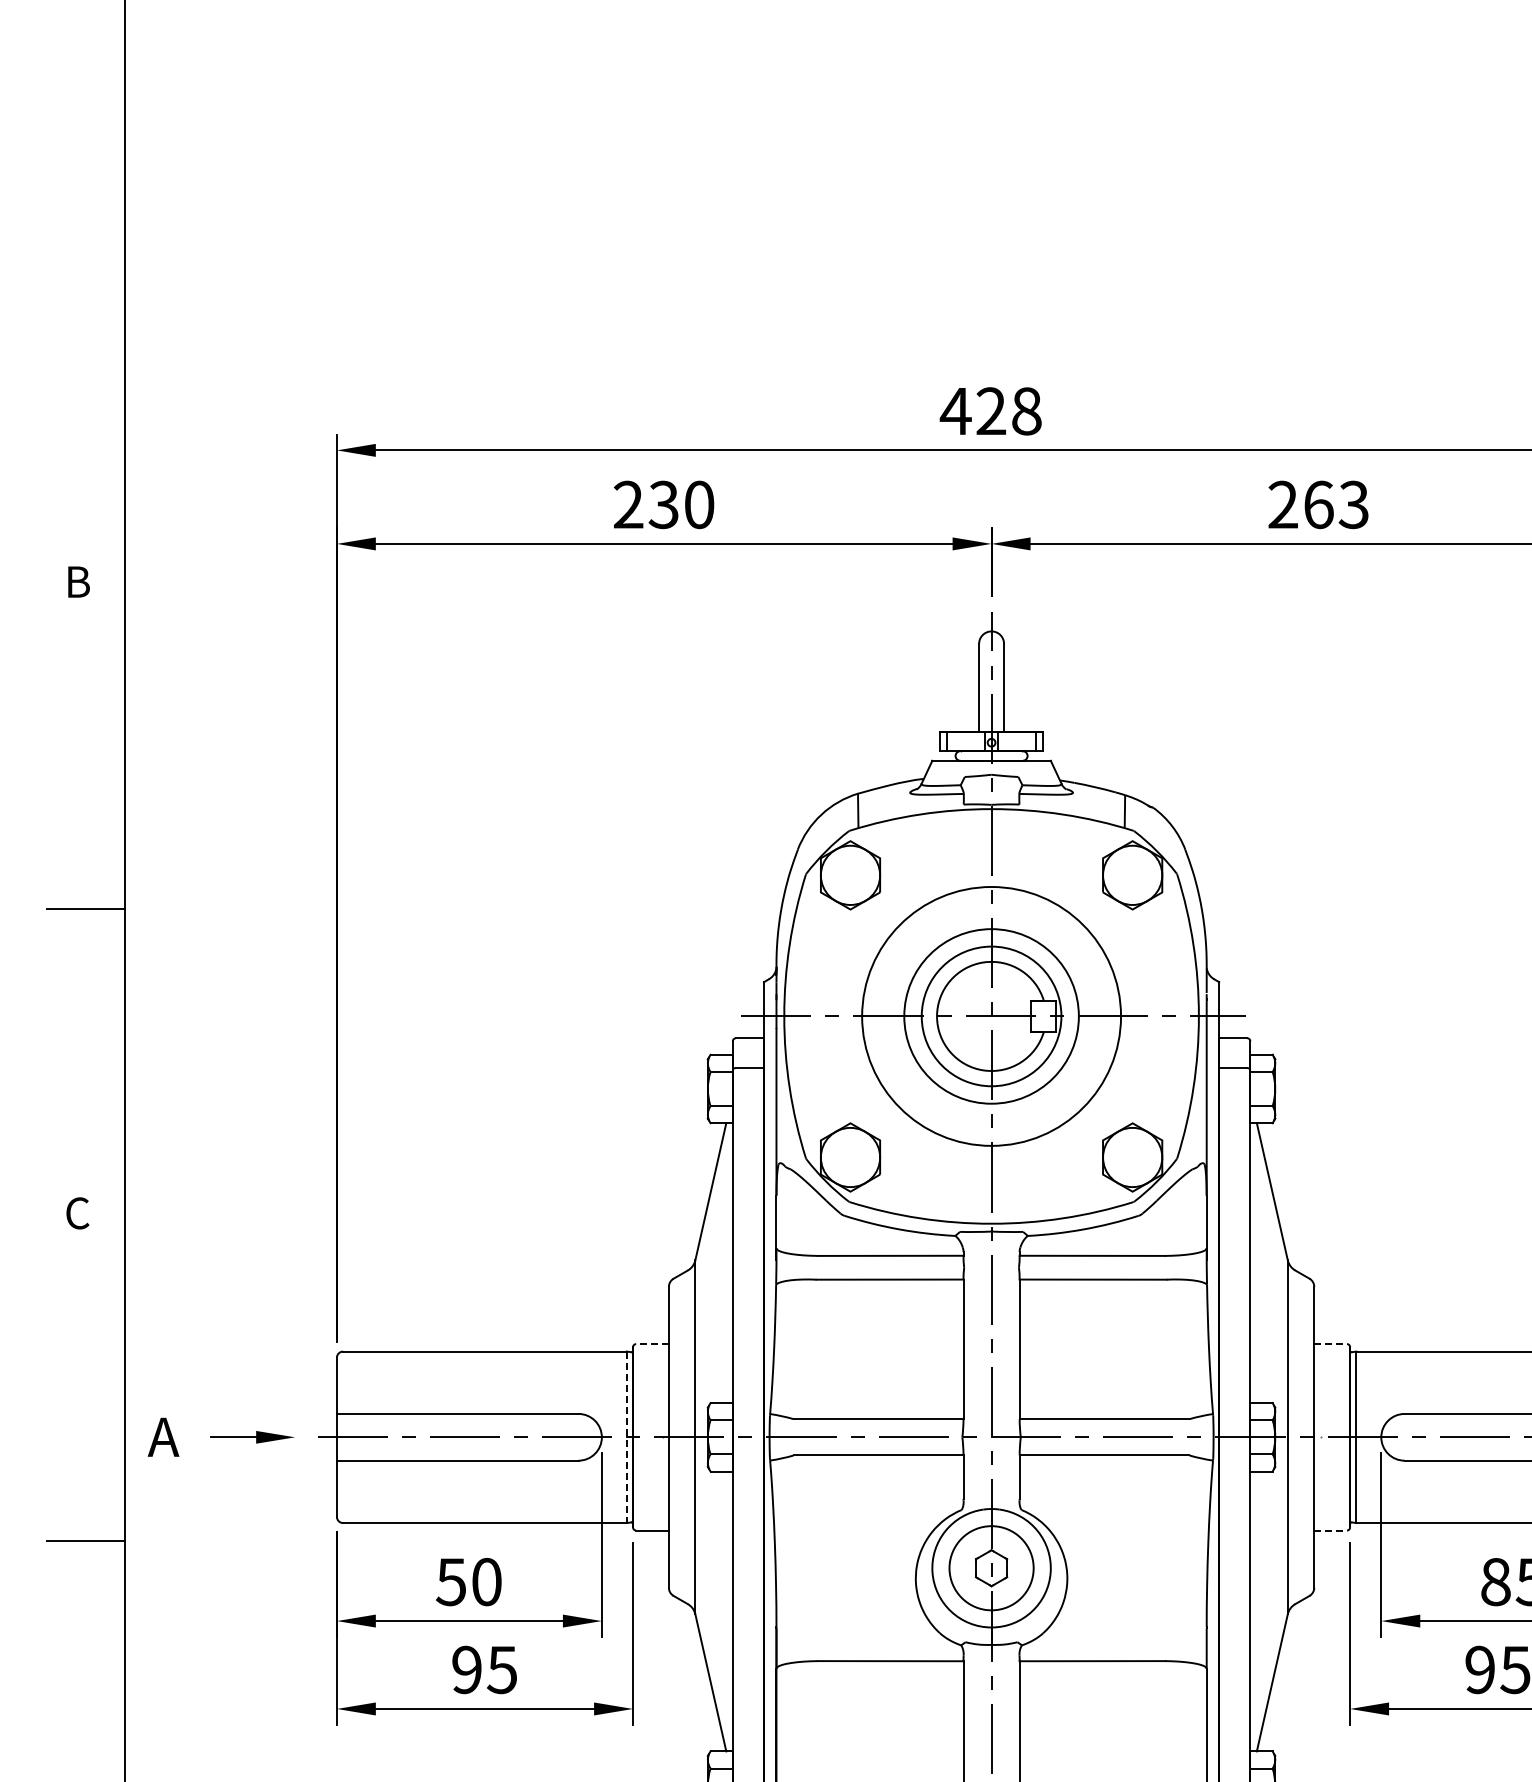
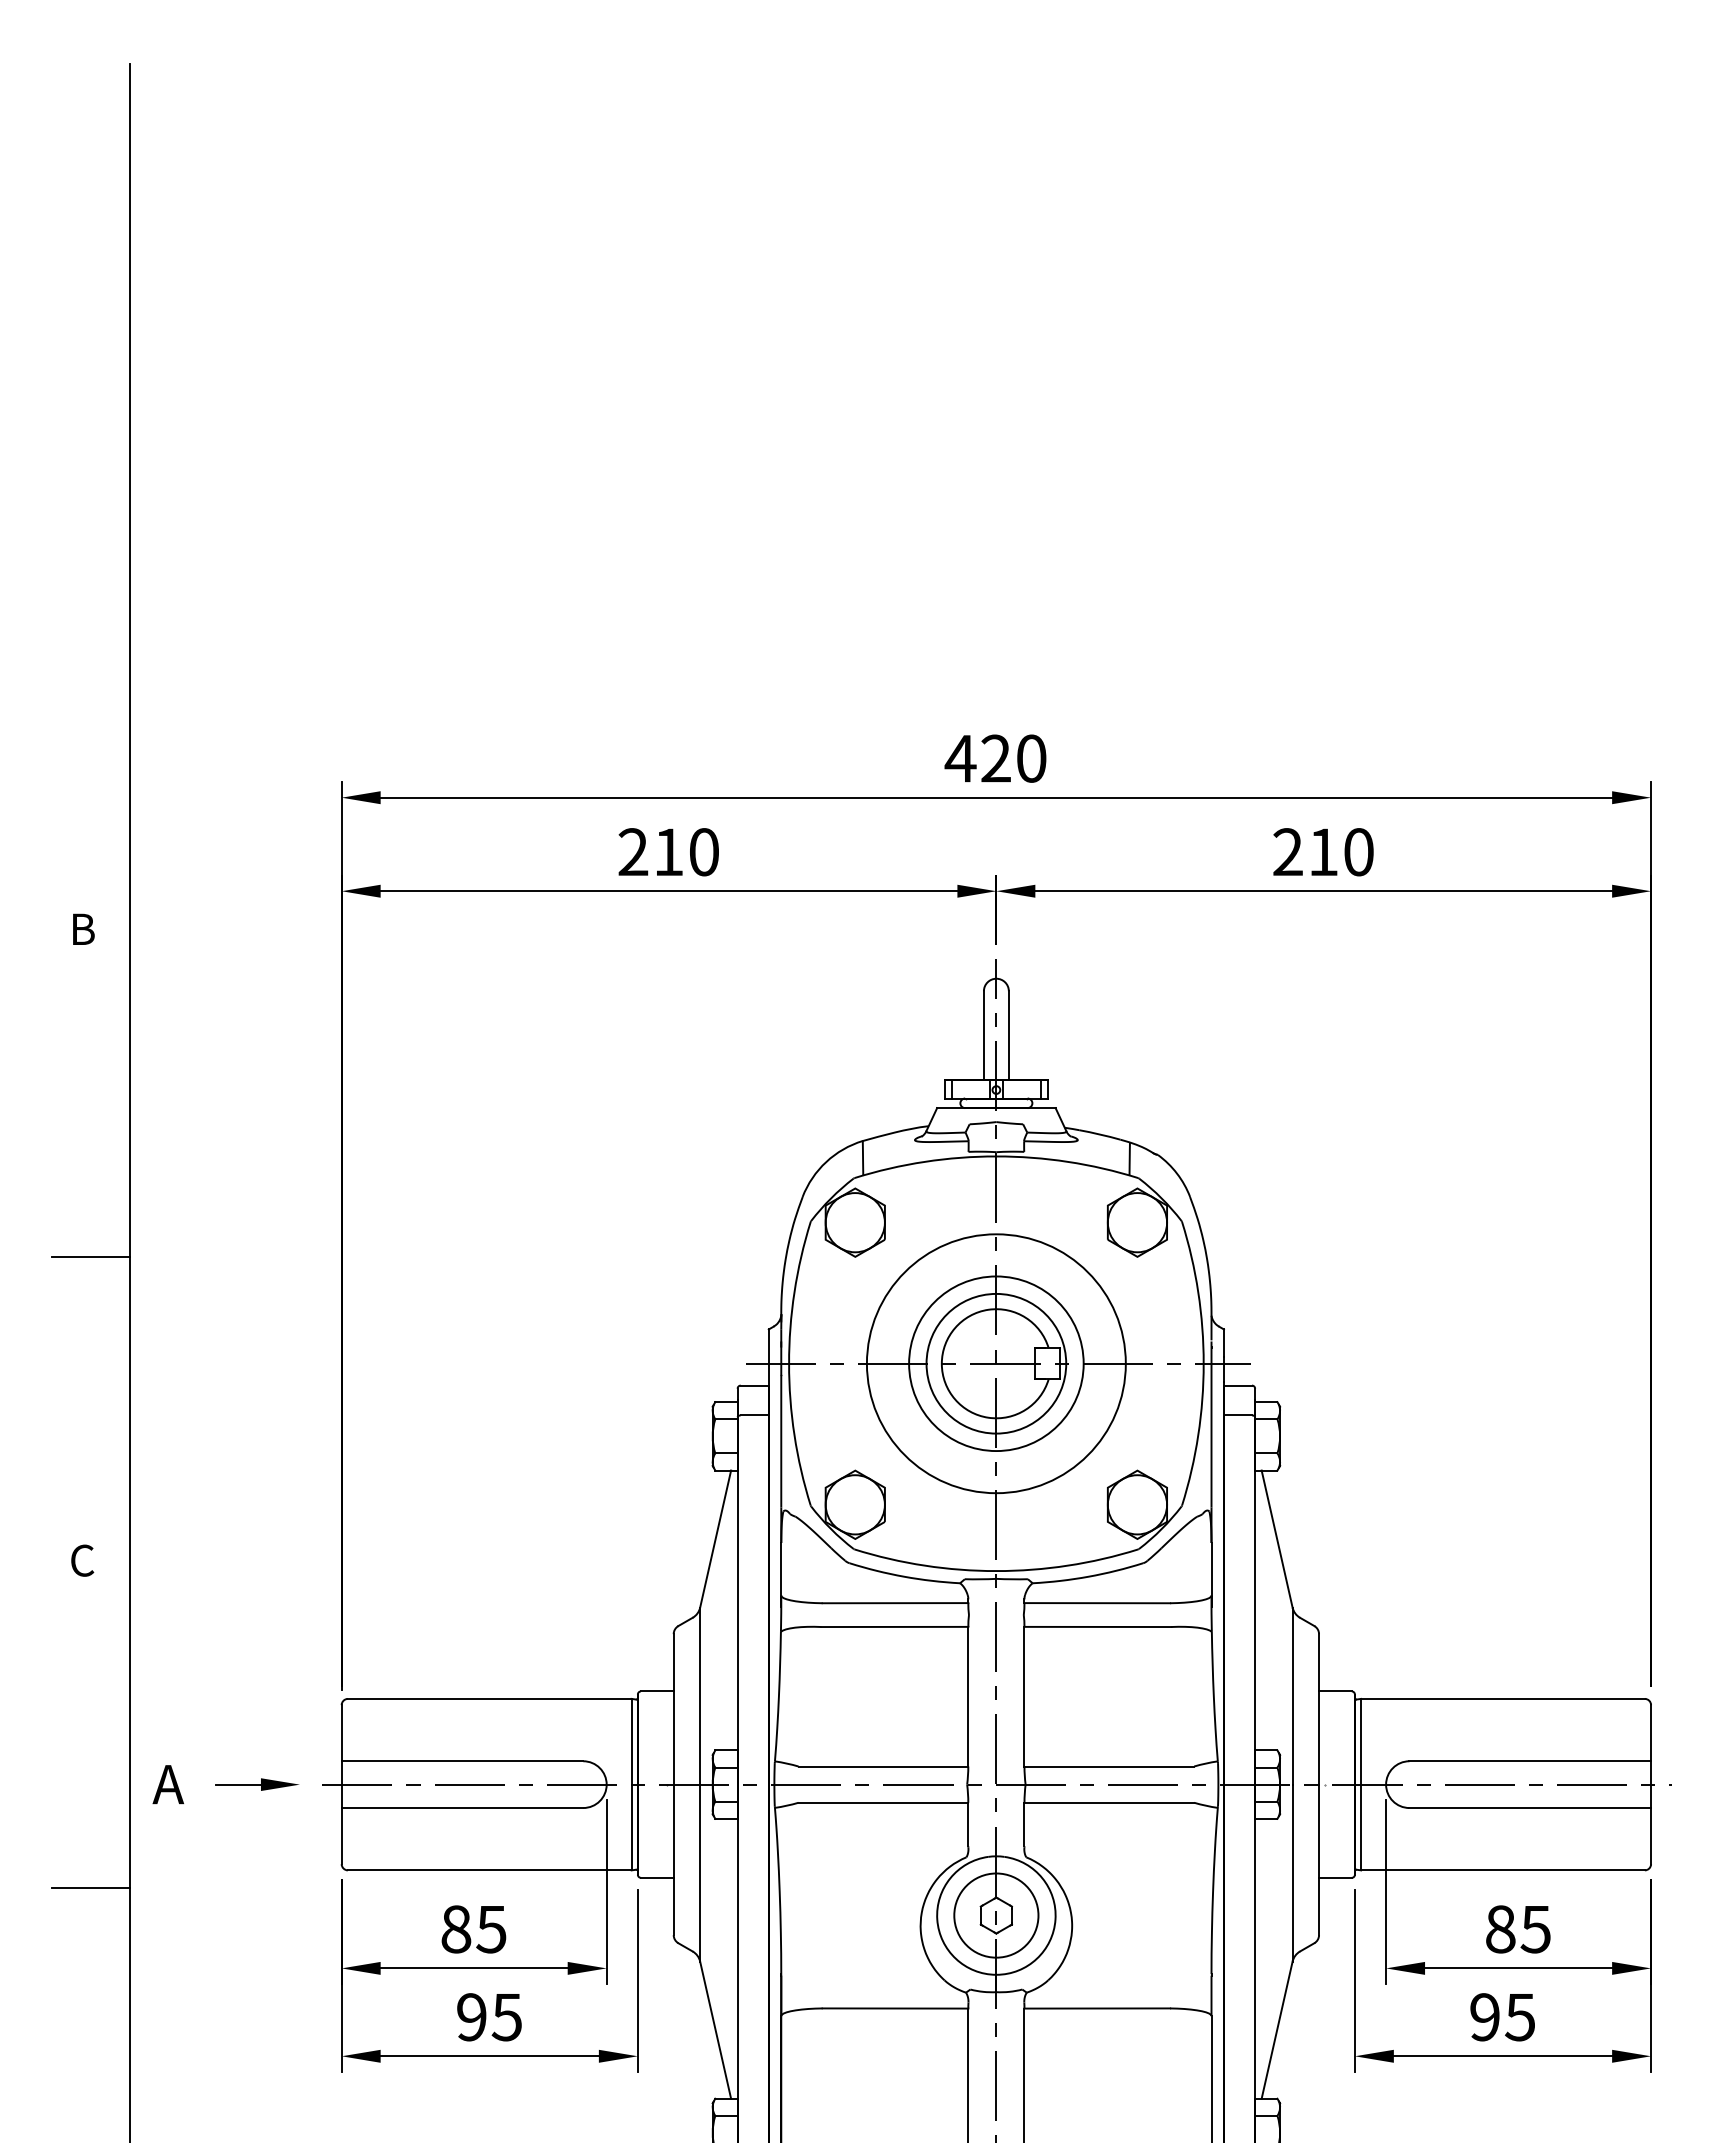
text: (1026, 411) -> (1031, 758), 428 -> 420
text: (663, 505) -> (668, 852), 230 -> 210
text: (1336, 505) -> (1341, 852), 263 -> 210
line: (651, 1344) -> (656, 1691), dashed -> solid
line: (1330, 1344) -> (1335, 1691), dashed -> solid
line: (626, 1437) -> (631, 1784), dashed -> solid
line: (1330, 1530) -> (1335, 1877), dashed -> solid
text: (468, 1582) -> (473, 1929), 50 -> 85

